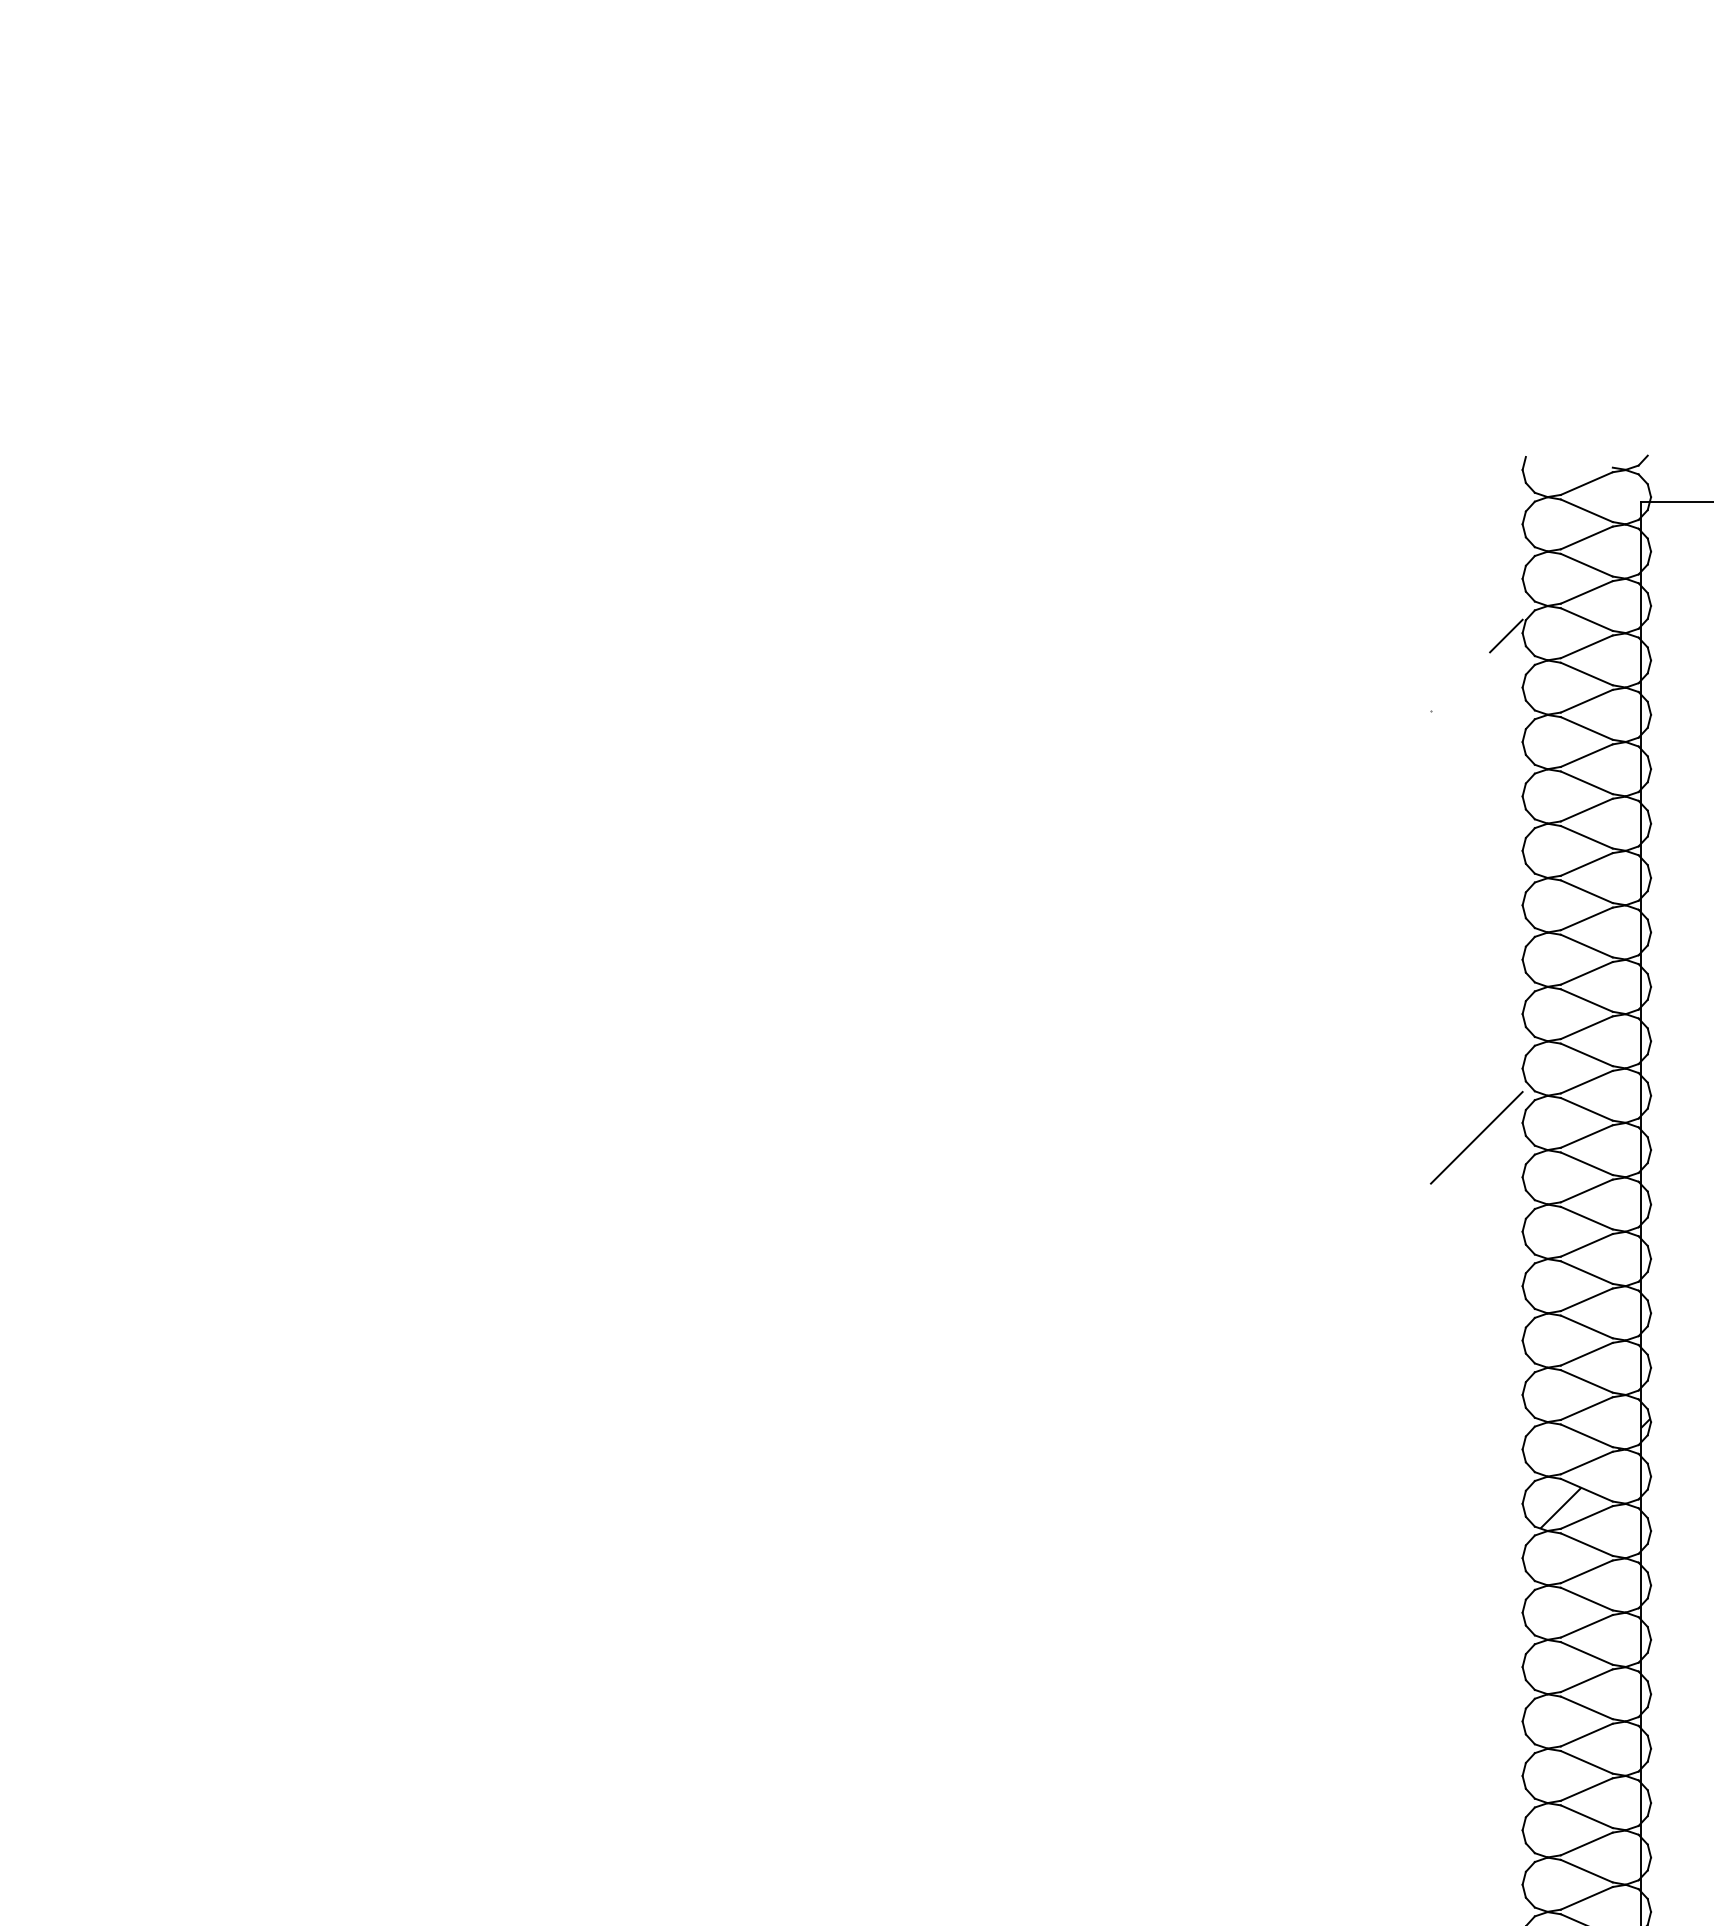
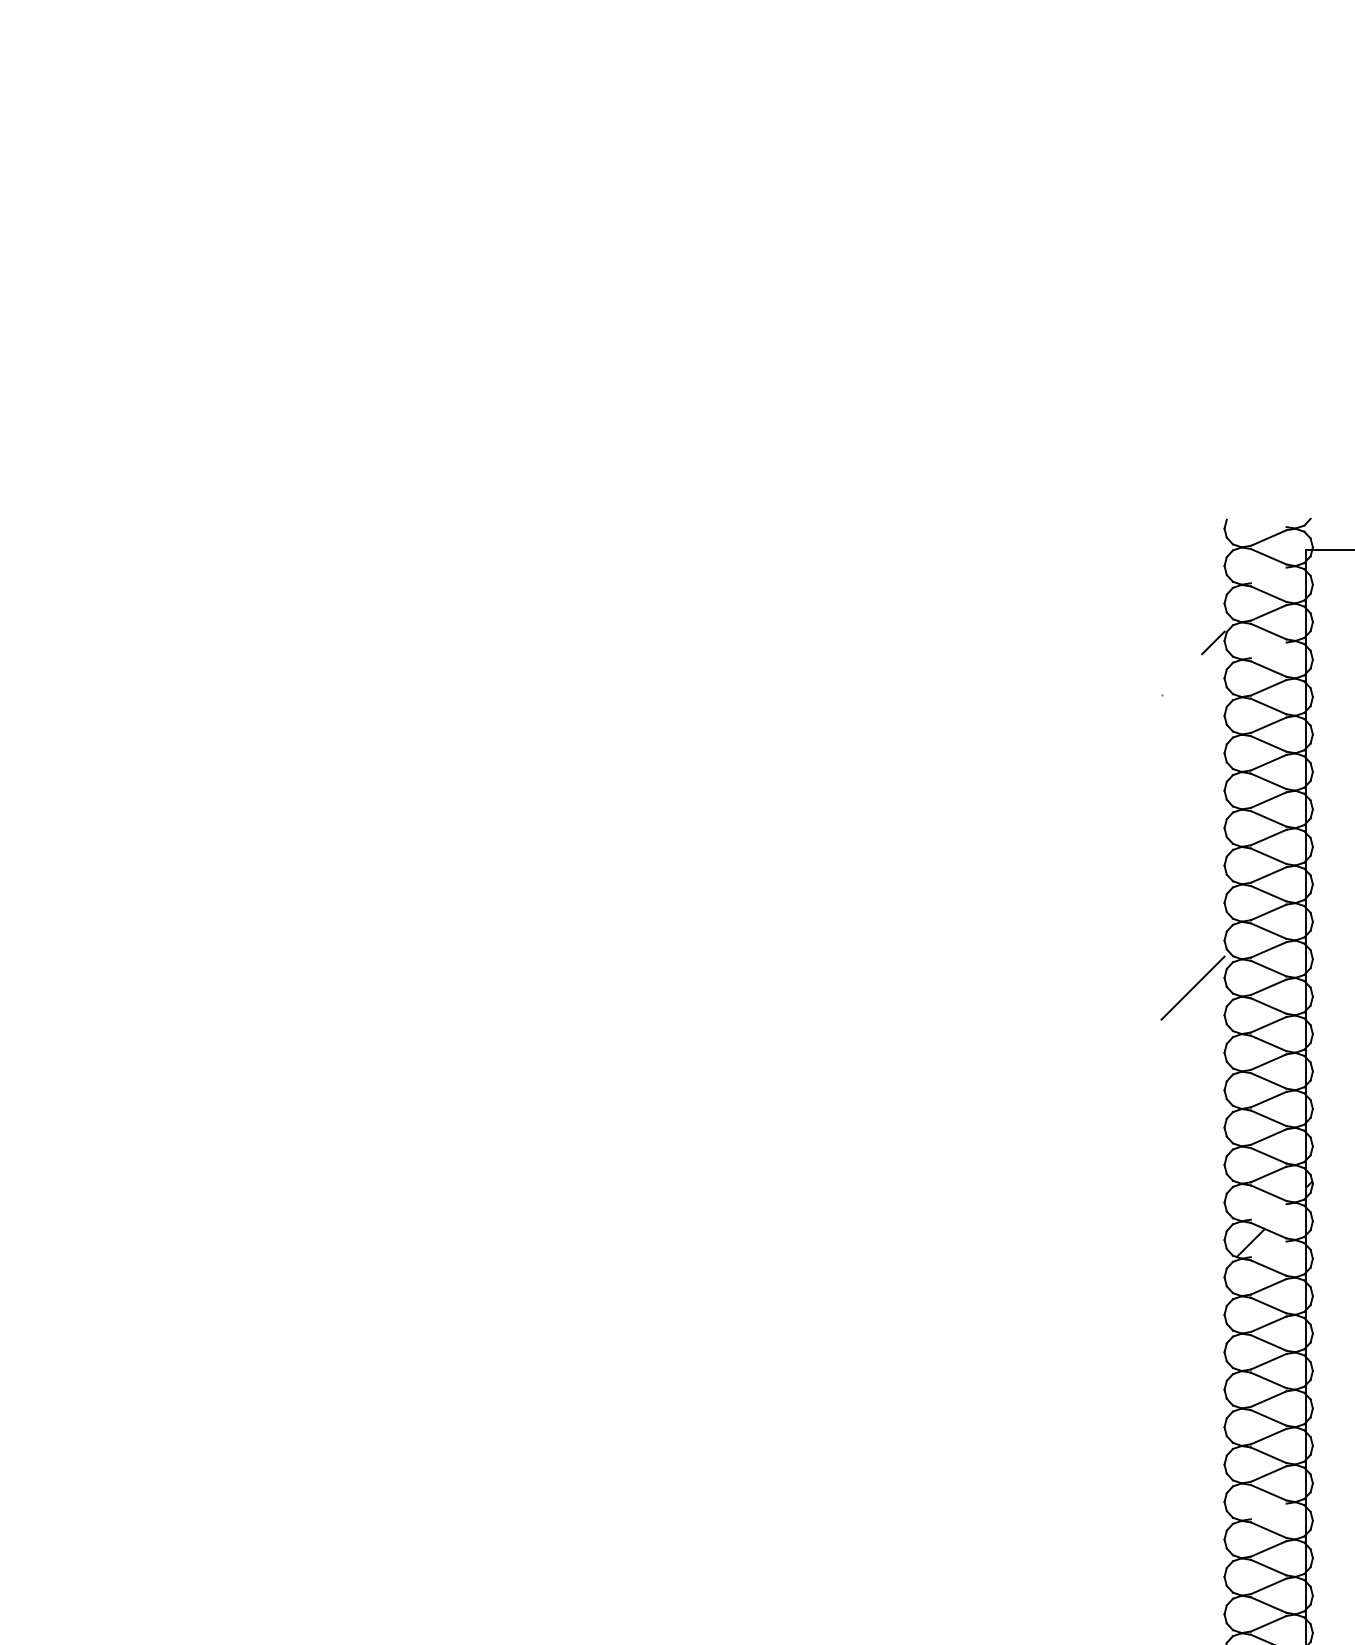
line: (1586, 538) -> (1268, 575), removed
line: (1586, 647) -> (1268, 650), removed
line: (1586, 1462) -> (1268, 1211), removed
line: (1586, 1517) -> (1268, 1249), removed
line: (1586, 1898) -> (1268, 1511), removed

